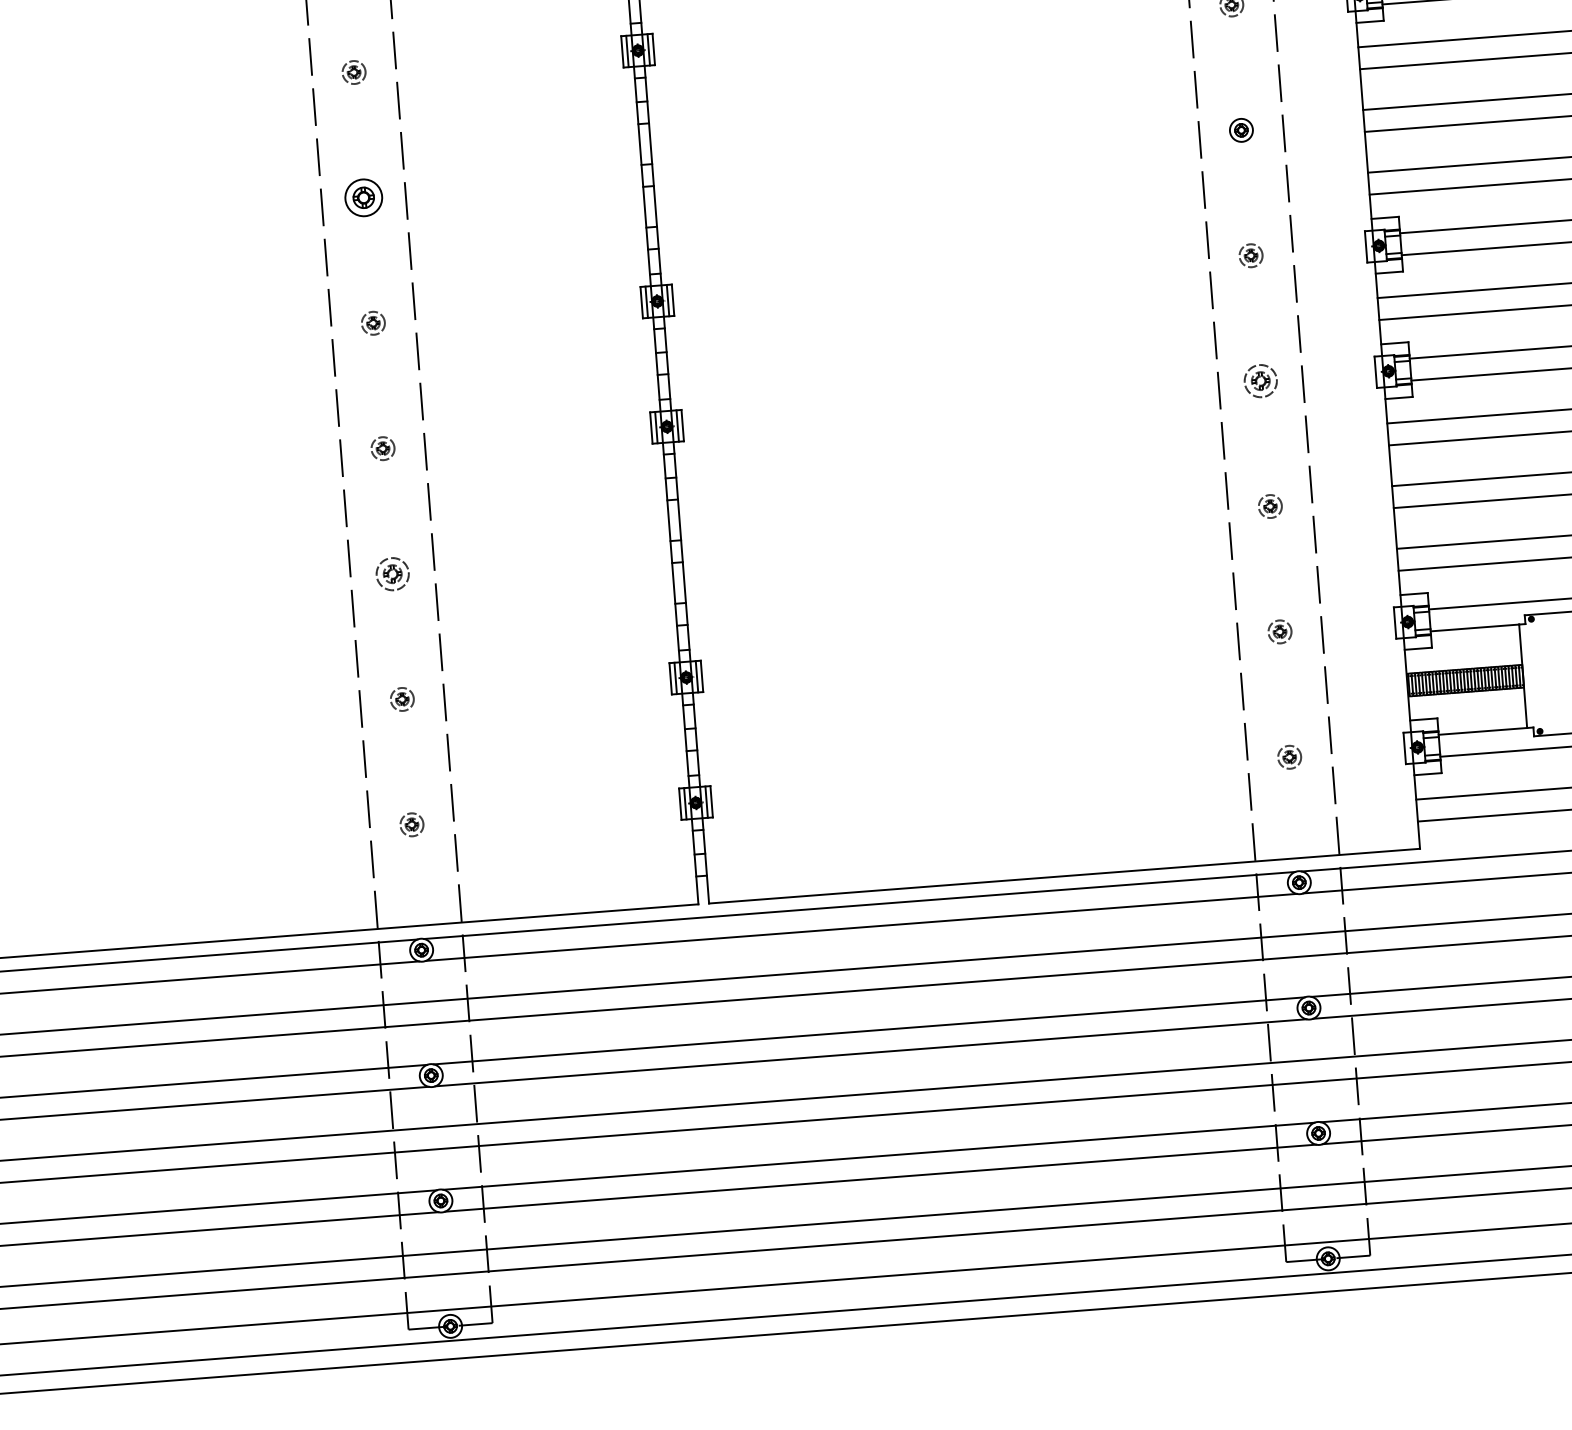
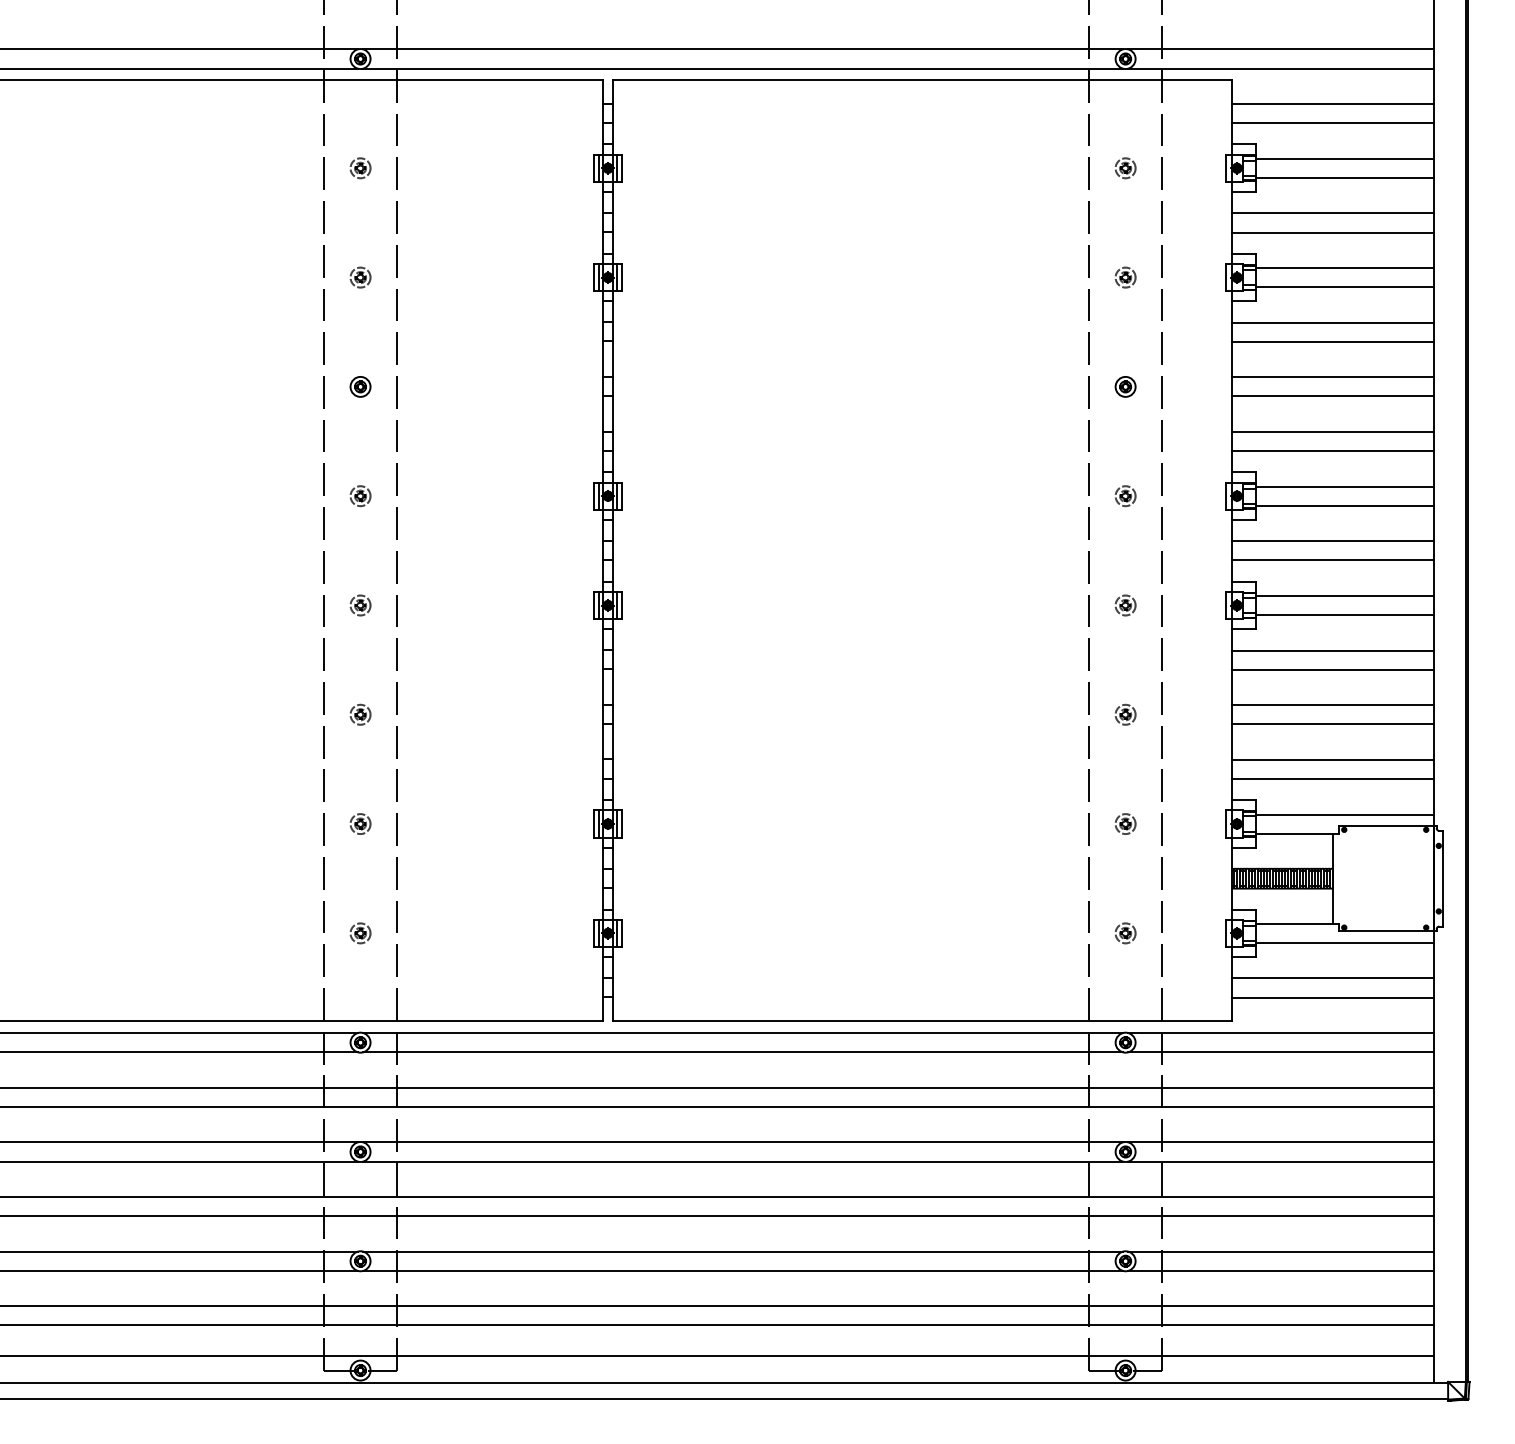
part: (363, 197) -> (360, 386), size x0.62
part: (1260, 381) -> (1125, 605), size x0.71
part: (392, 573) -> (360, 714), size x0.71

